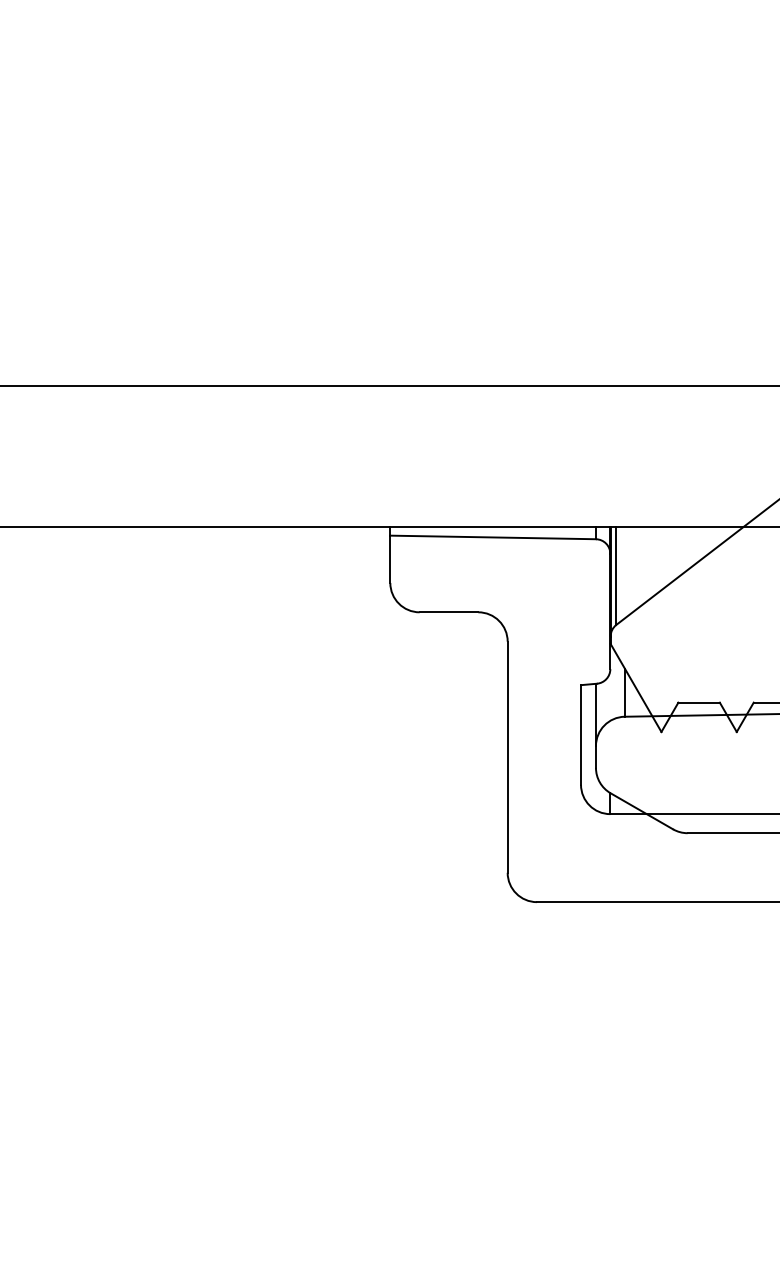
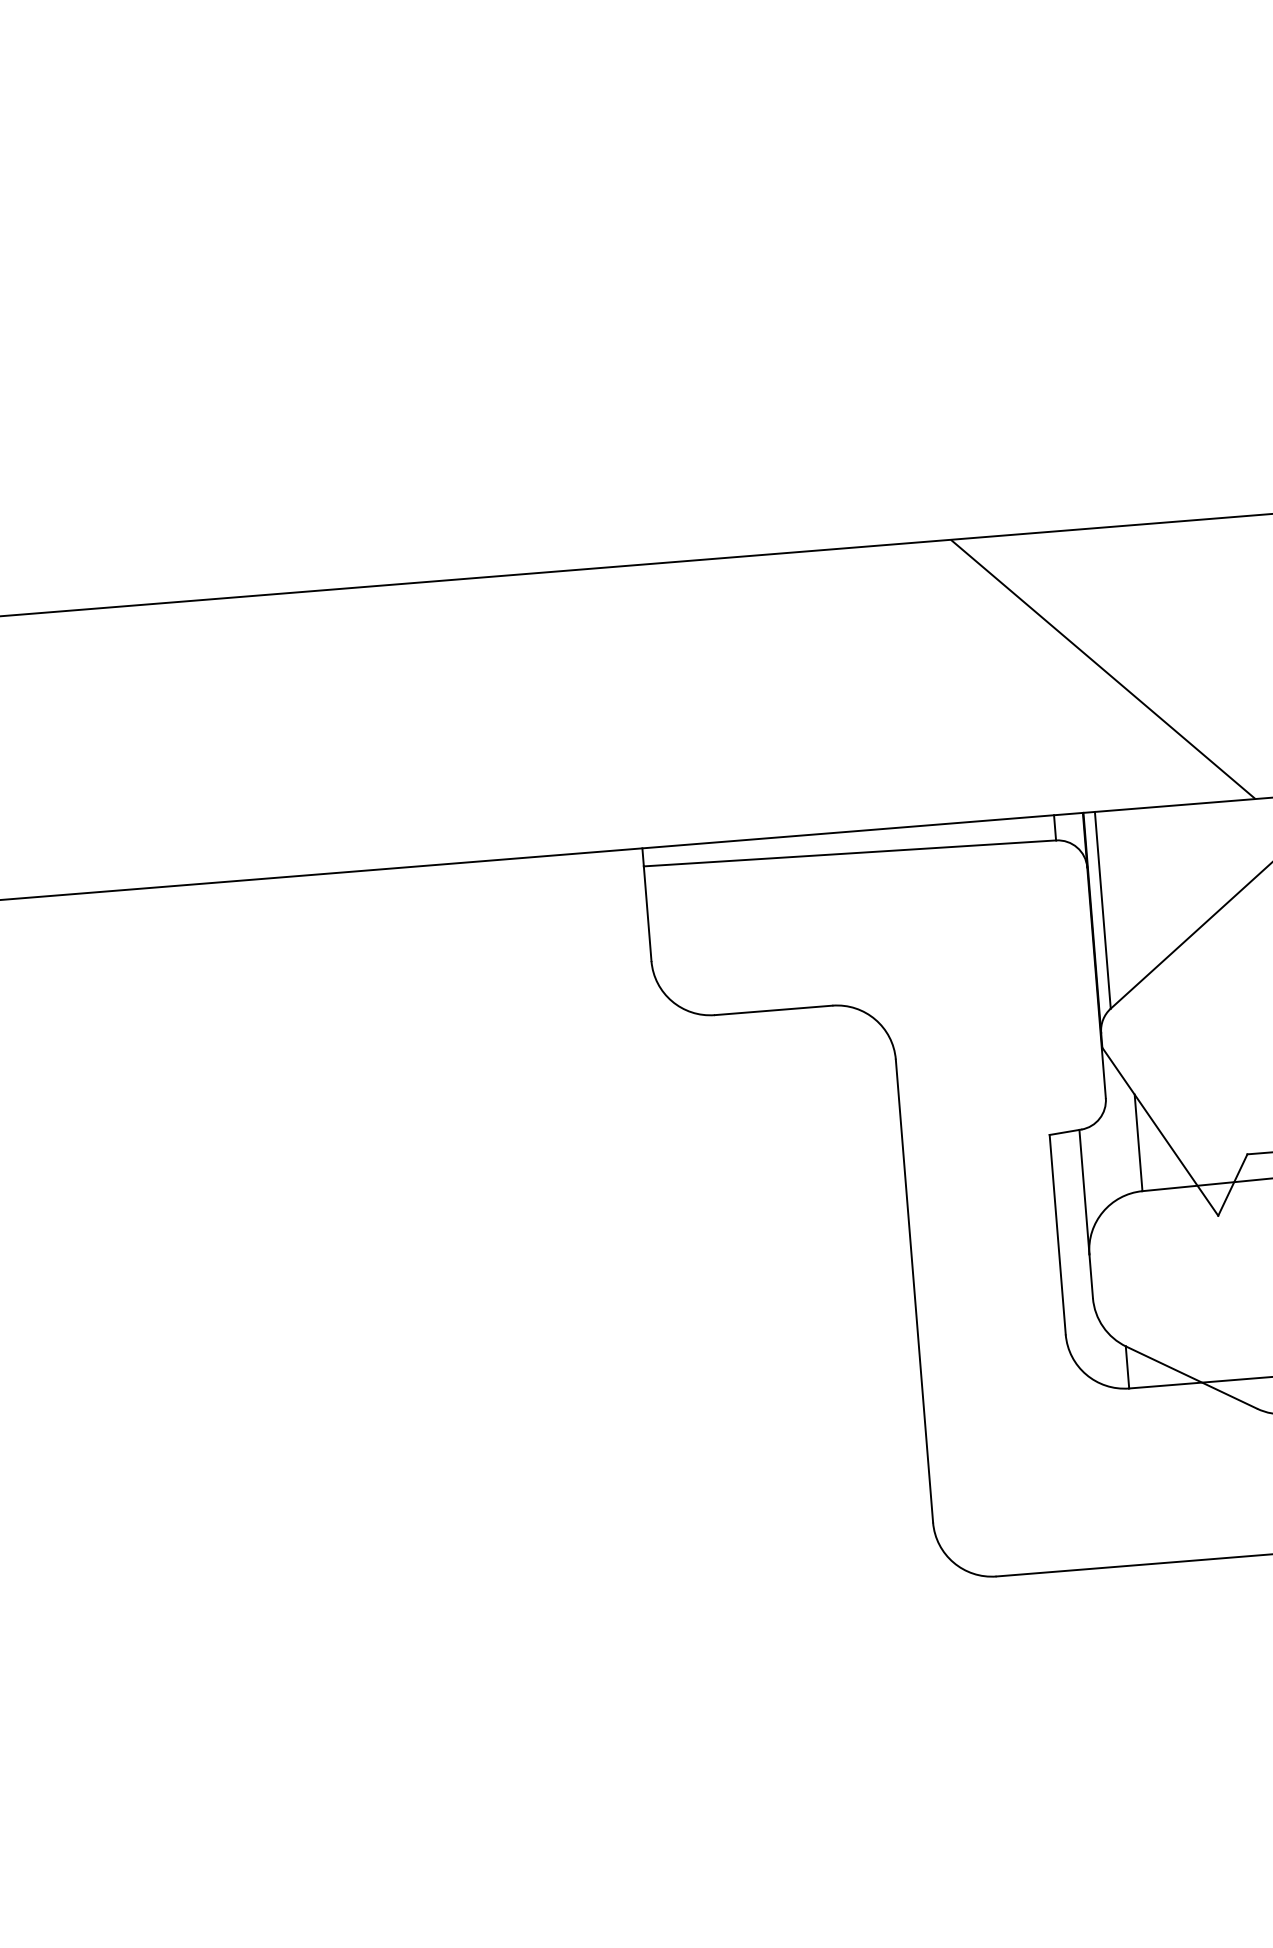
hatch: (625, 455) -> (1101, 668), added

